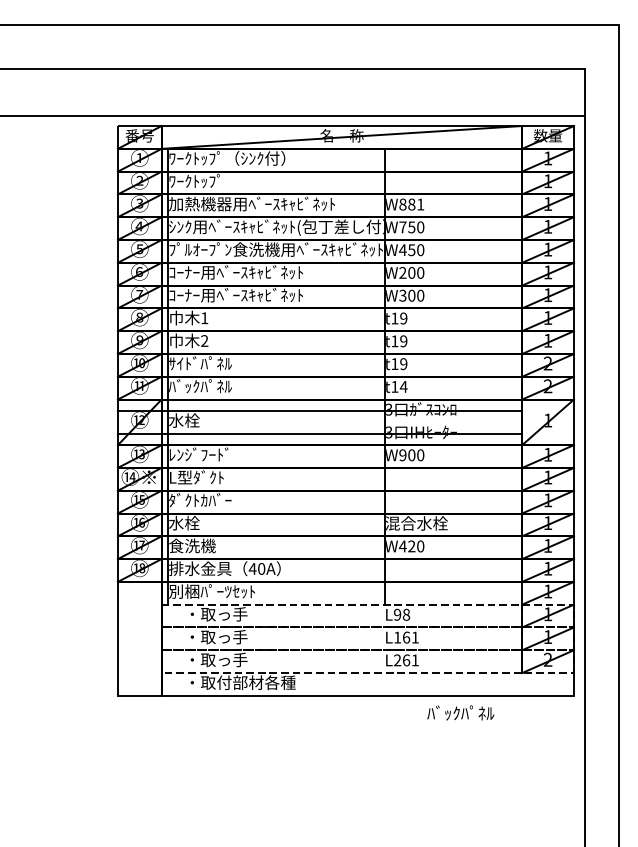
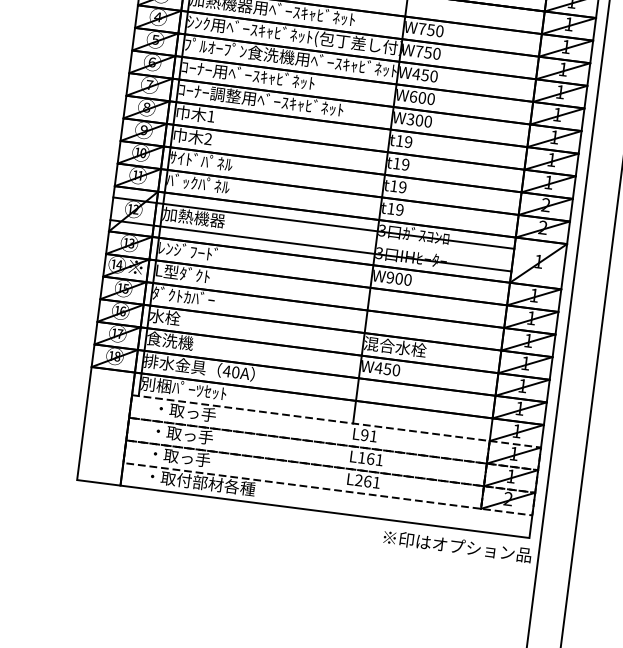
text: (411, 204) -> (430, 30), W881 -> W750
text: (402, 272) -> (413, 96), W200 -> W600
text: (267, 295) -> (276, 101), ｺｰﾅｰ用ﾍﾞｰｽｷｬﾋﾞﾈｯﾄ -> ｺｰﾅｰ調整用ﾍﾞｰｽｷｬﾋﾞﾈｯﾄ
text: (403, 386) -> (399, 209), t14 -> t19
text: (200, 420) -> (194, 217), 水栓 -> 加熱機器
text: (411, 546) -> (387, 369), W420 -> W450
text: (406, 614) -> (373, 436), L98 -> L91
text: (502, 712) -> (456, 545), ﾊﾞｯｸﾊﾟﾈﾙ -> ※印はオプション品

